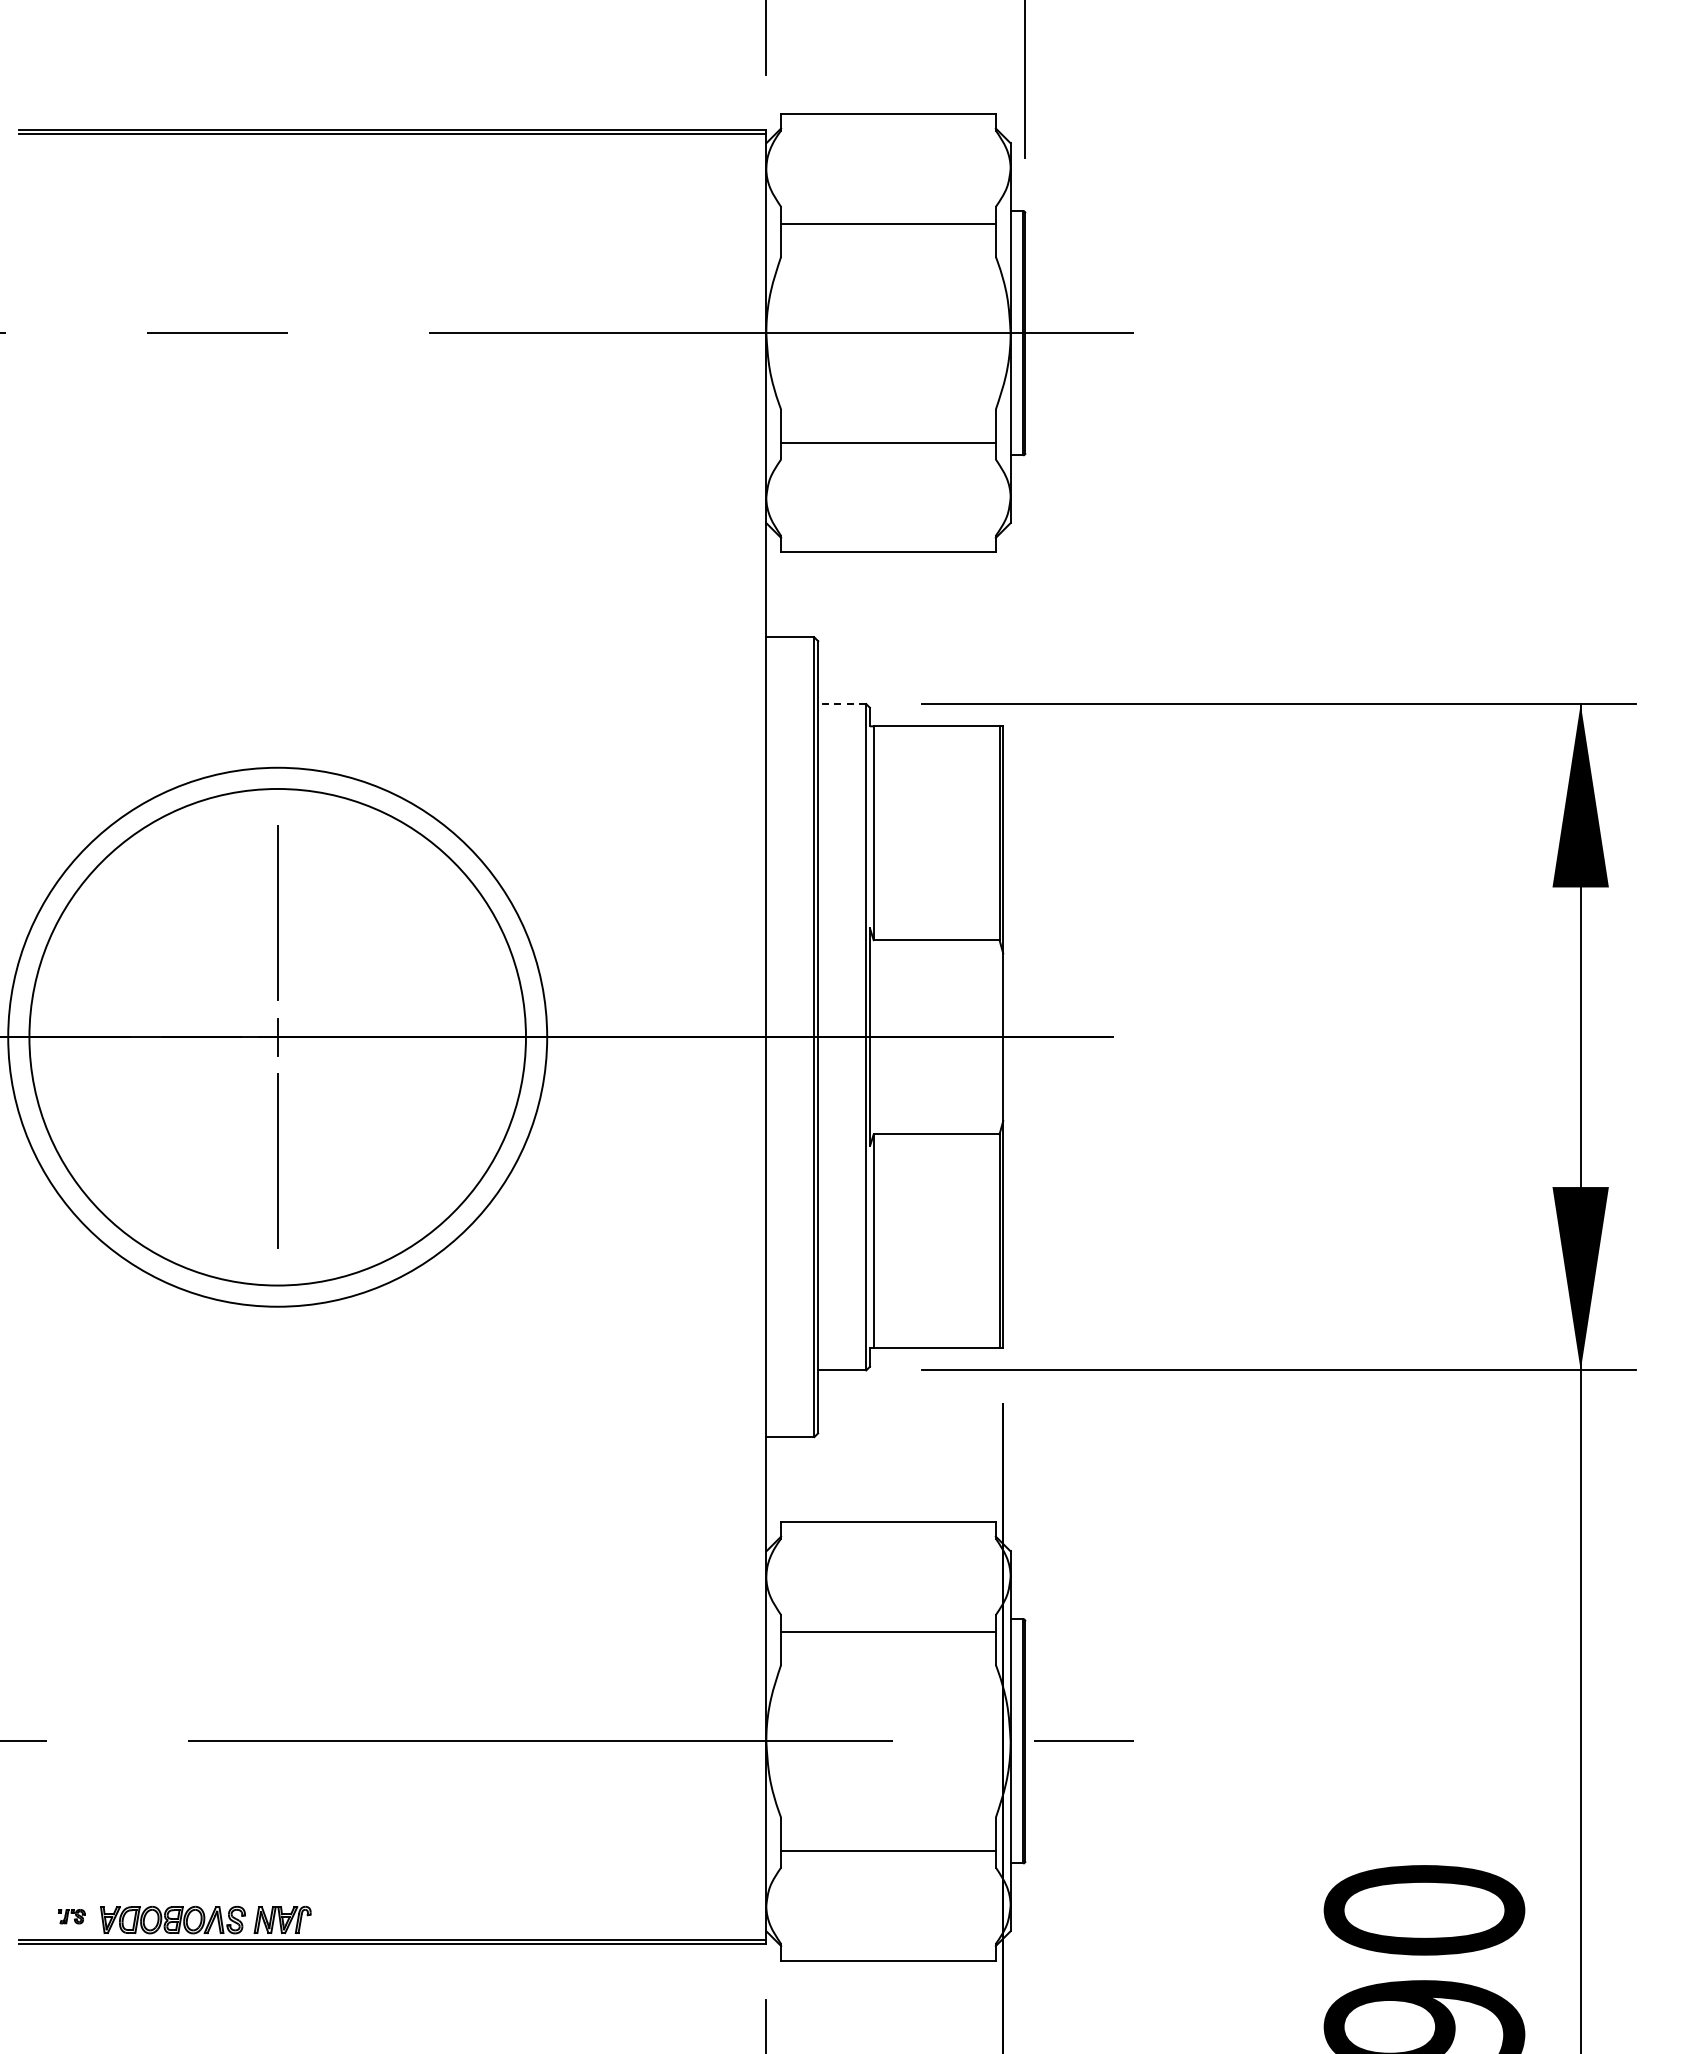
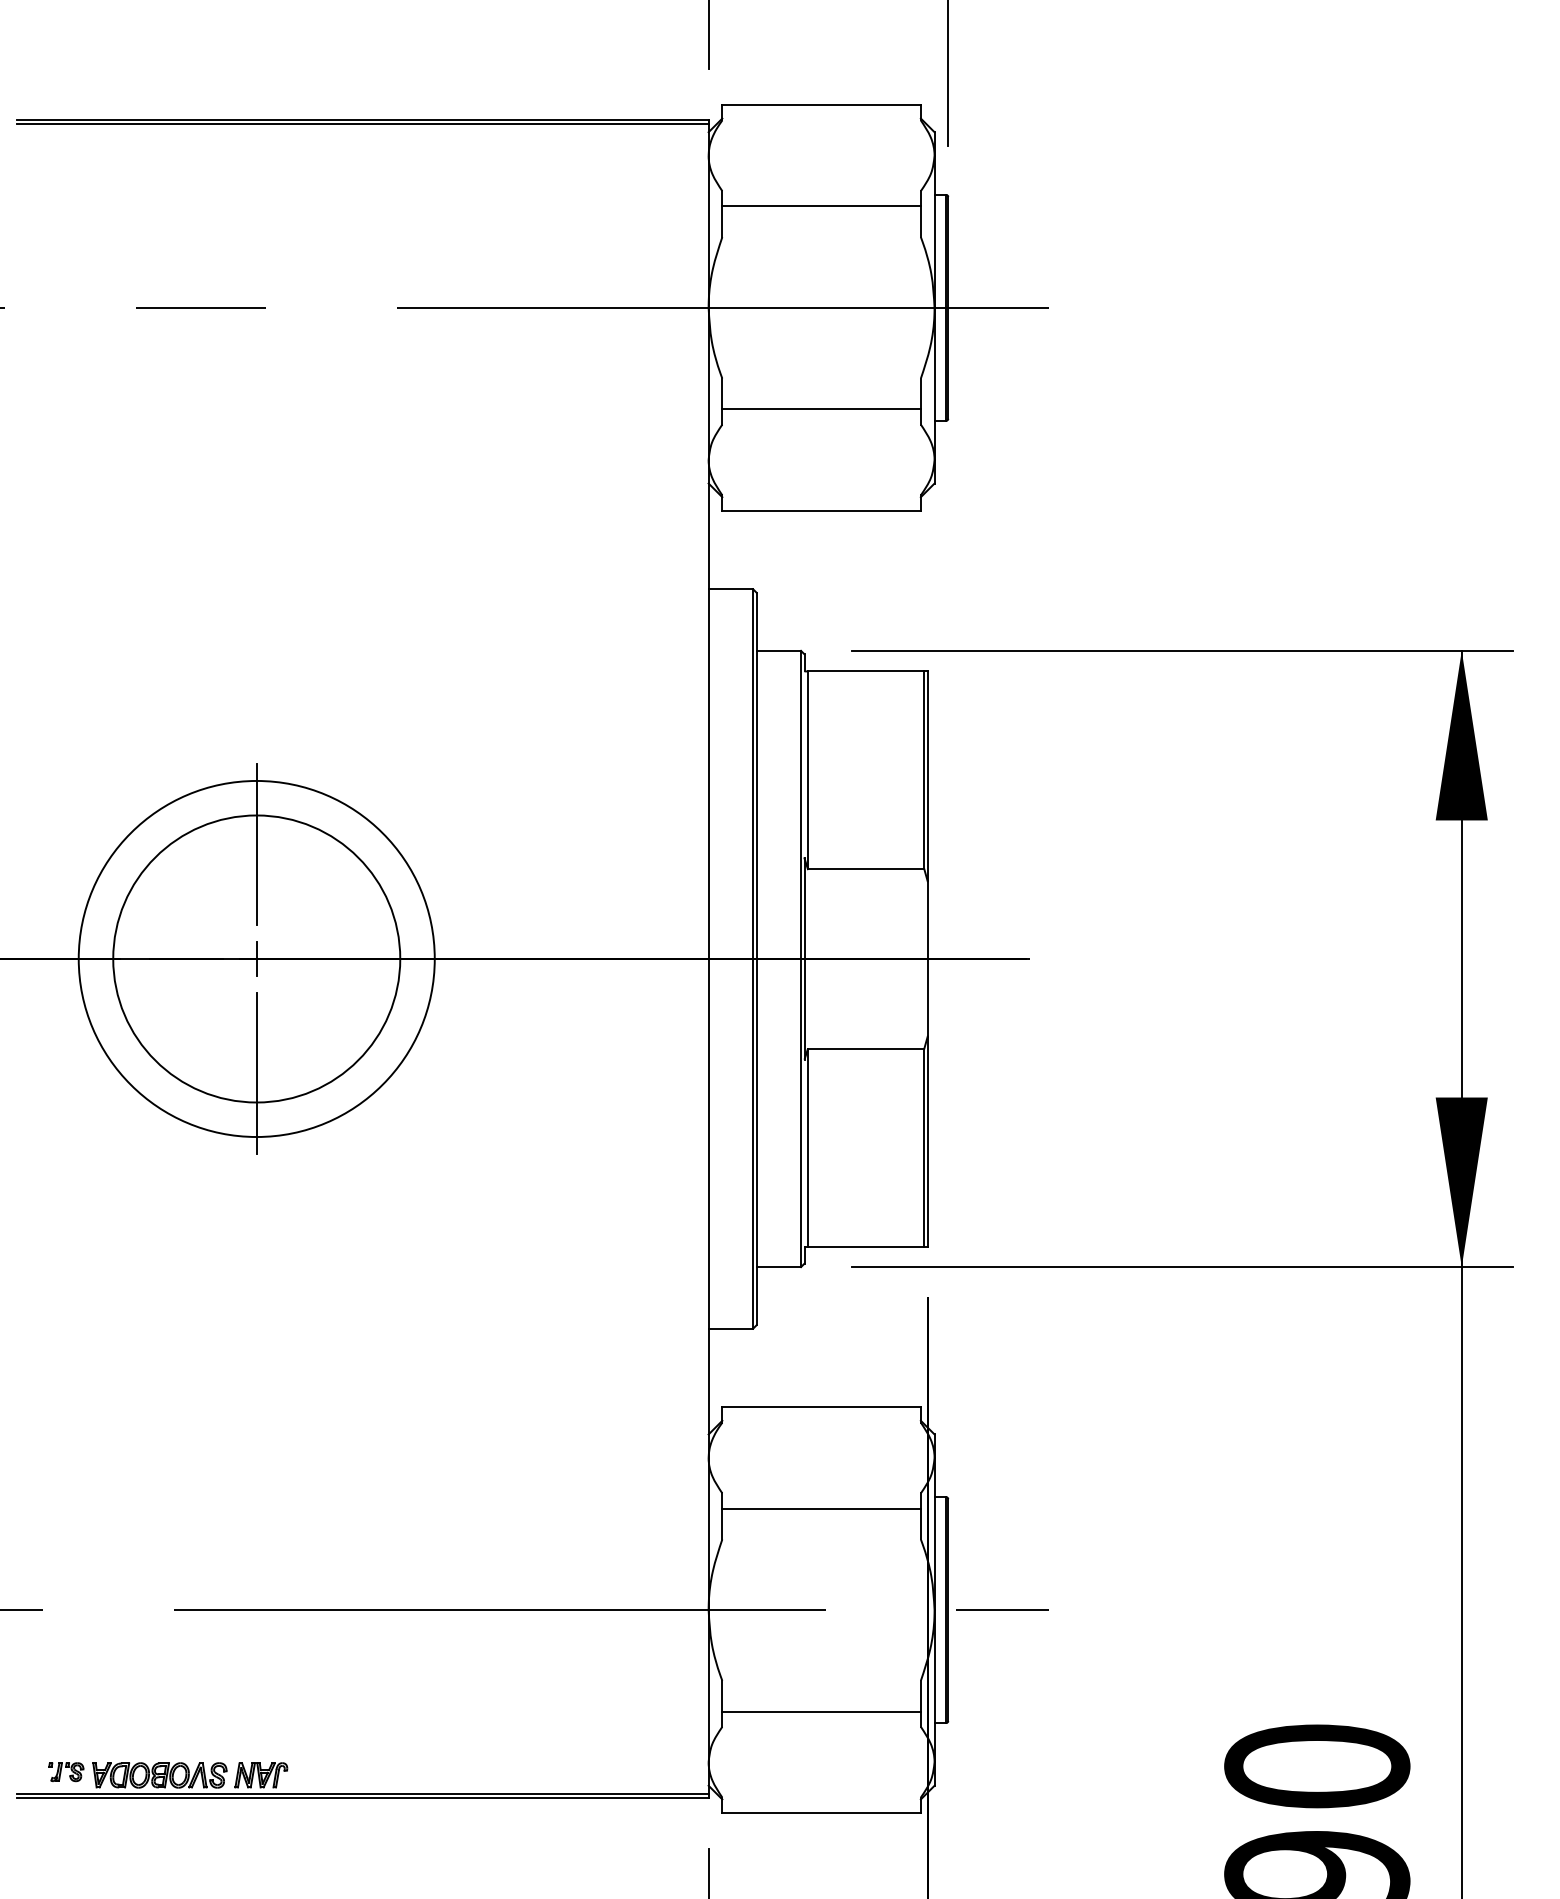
line: (841, 704) -> (778, 651), dashed -> solid
circle: (277, 1036) -> (256, 958), size x0.71
circle: (277, 1037) -> (256, 959), size x0.62
part: (71, 1916) -> (66, 1772), size x1.43

